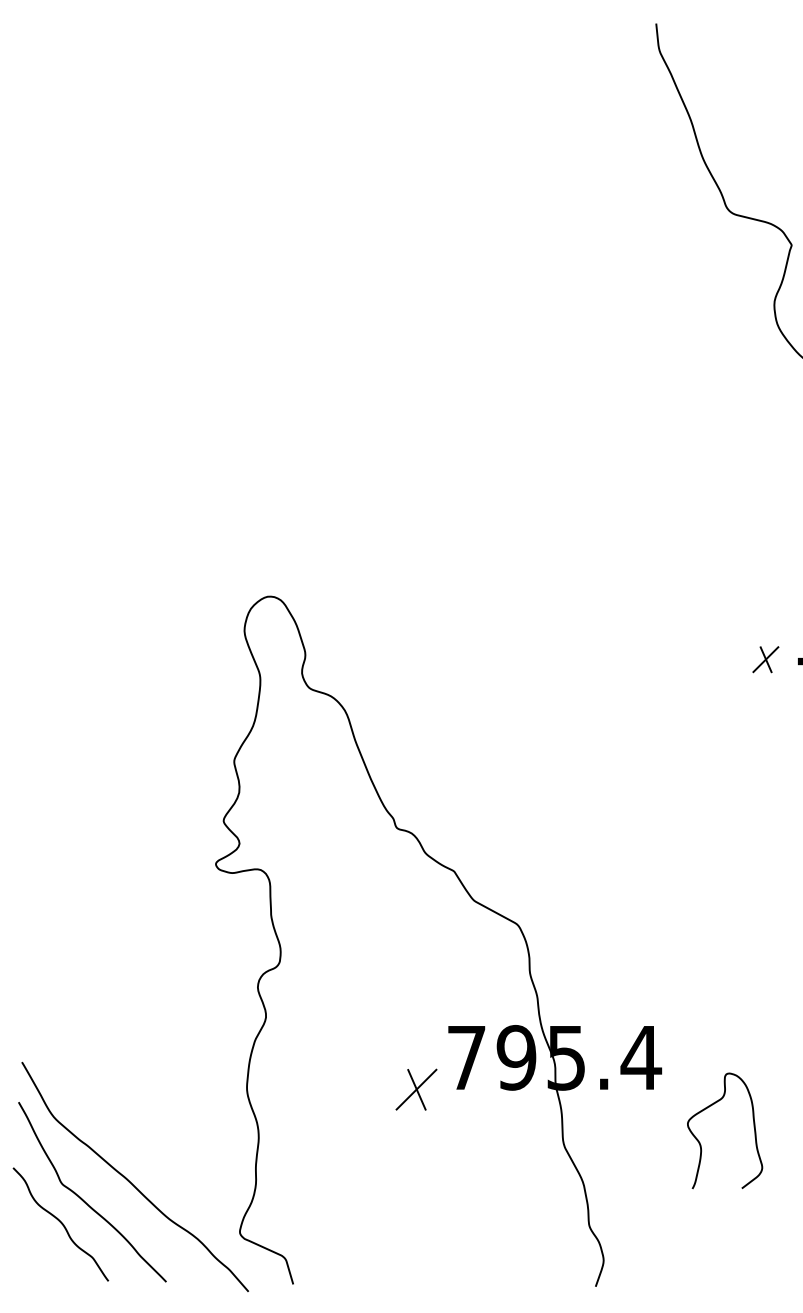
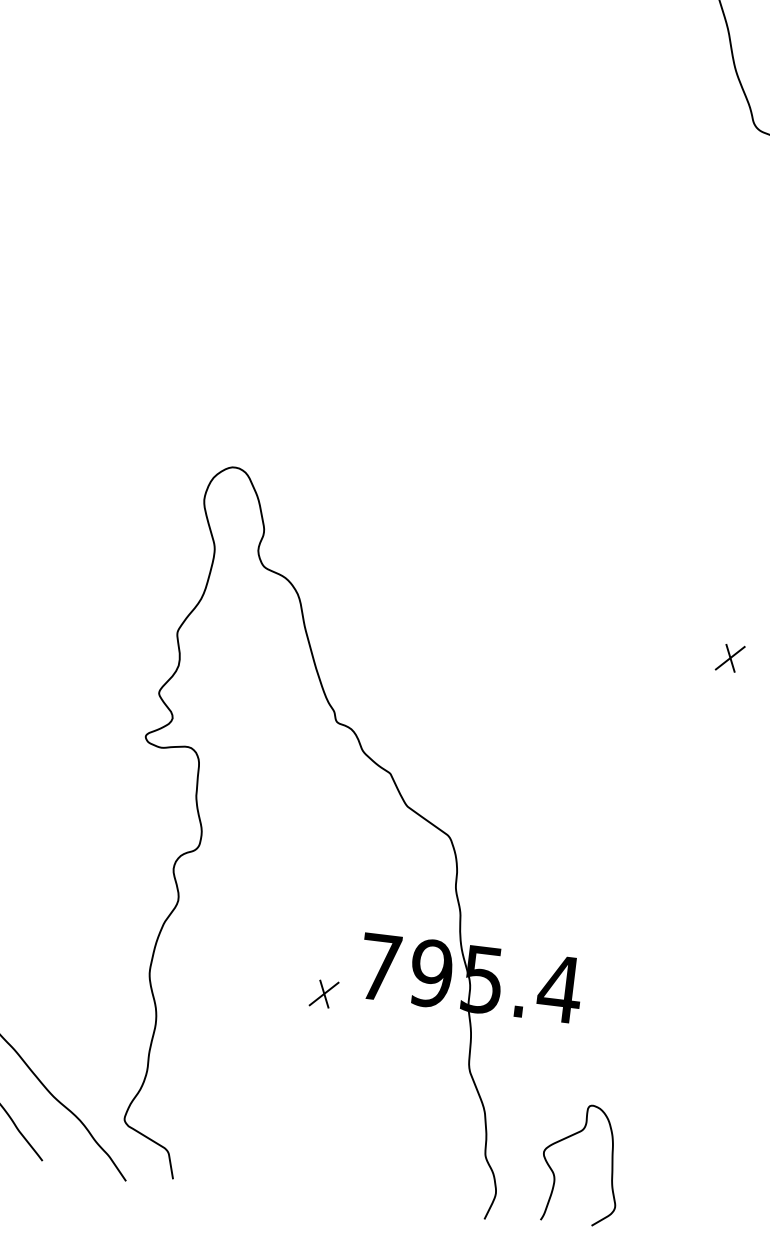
part: (765, 659) -> (729, 658), moved
part: (415, 1089) -> (323, 993), size x0.62
curve: (700, 1142) -> (554, 1173), moved

